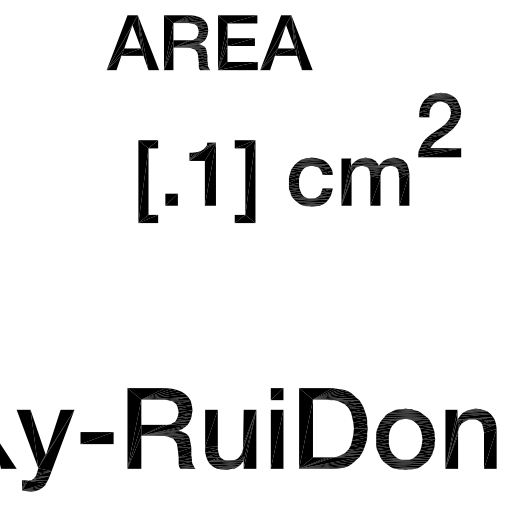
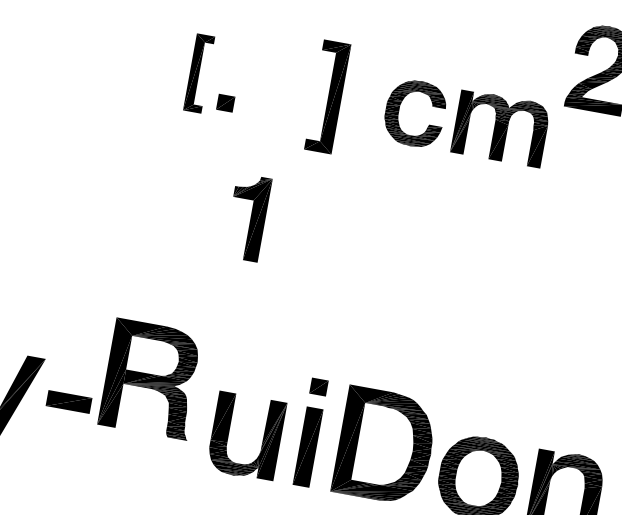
part: (202, 173) -> (247, 216), moved
part: (148, 181) -> (199, 73), size x0.7
part: (161, 428) -> (152, 379), moved

